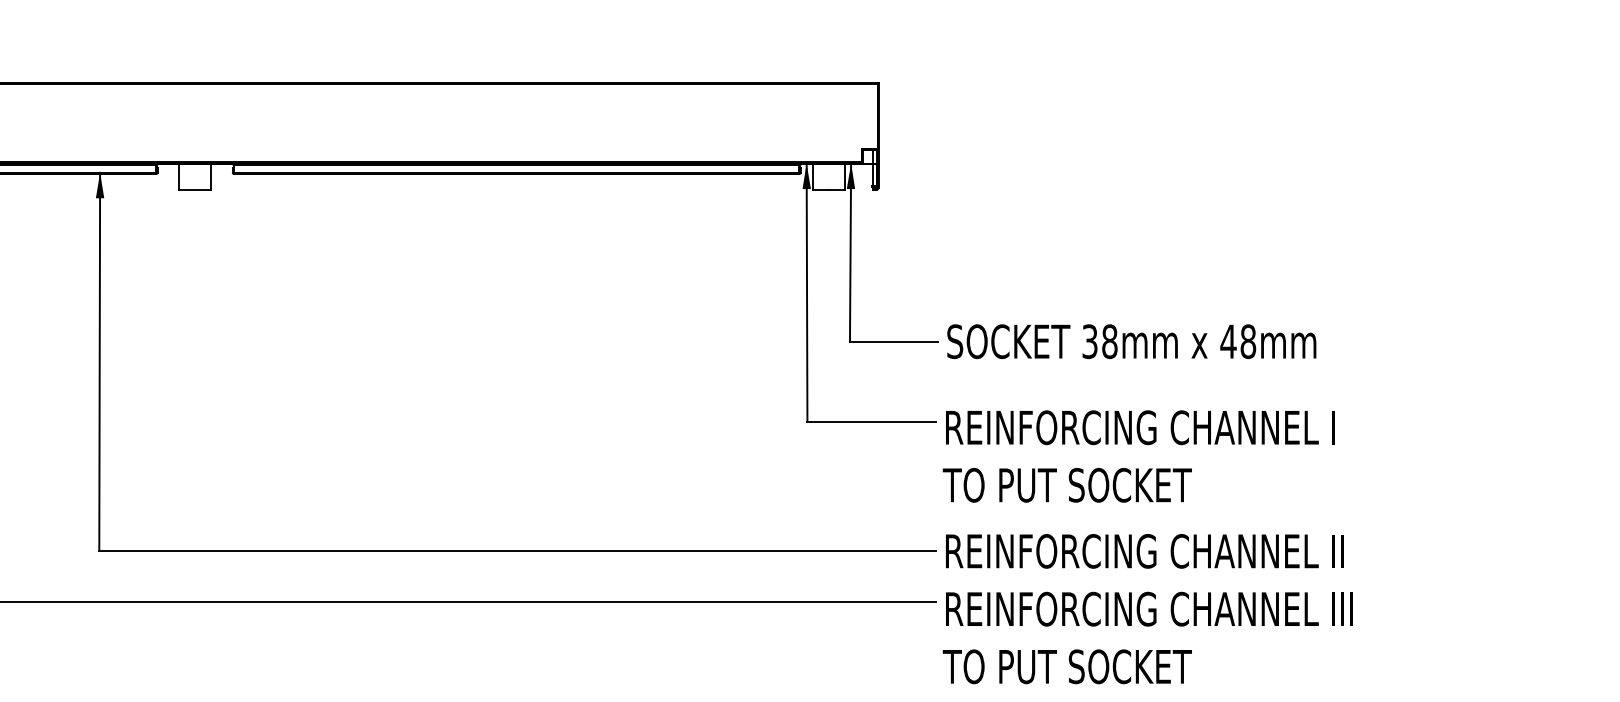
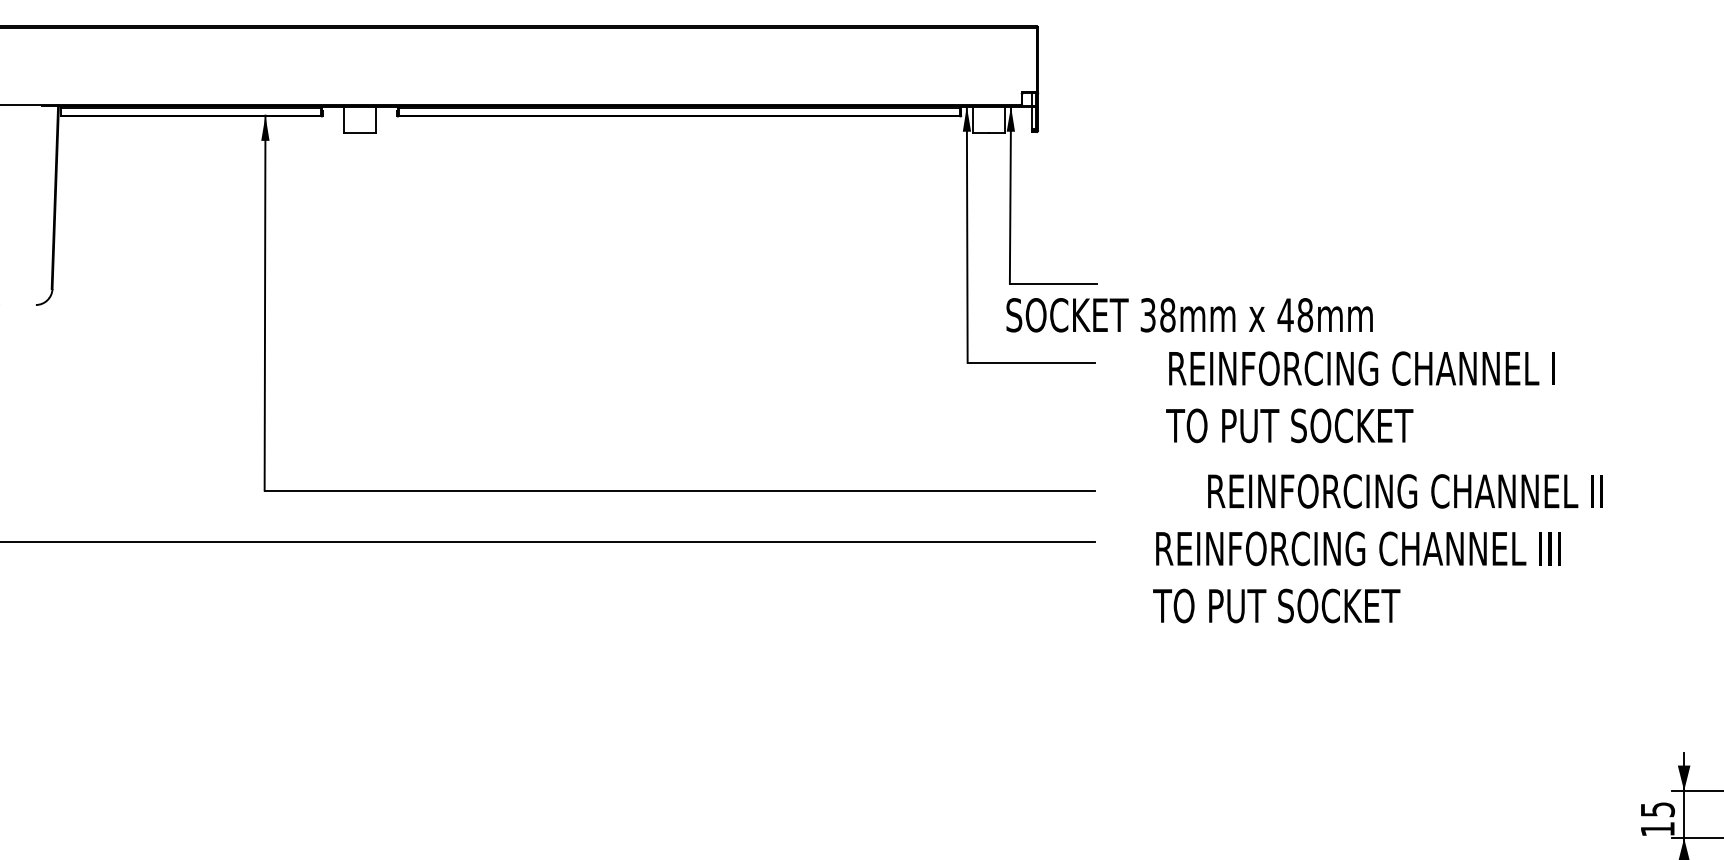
text: (1131, 341) -> (1189, 315), moved
text: (1138, 456) -> (1360, 397), moved
text: (1144, 551) -> (1405, 491), moved
text: (1147, 638) -> (1356, 577), moved

